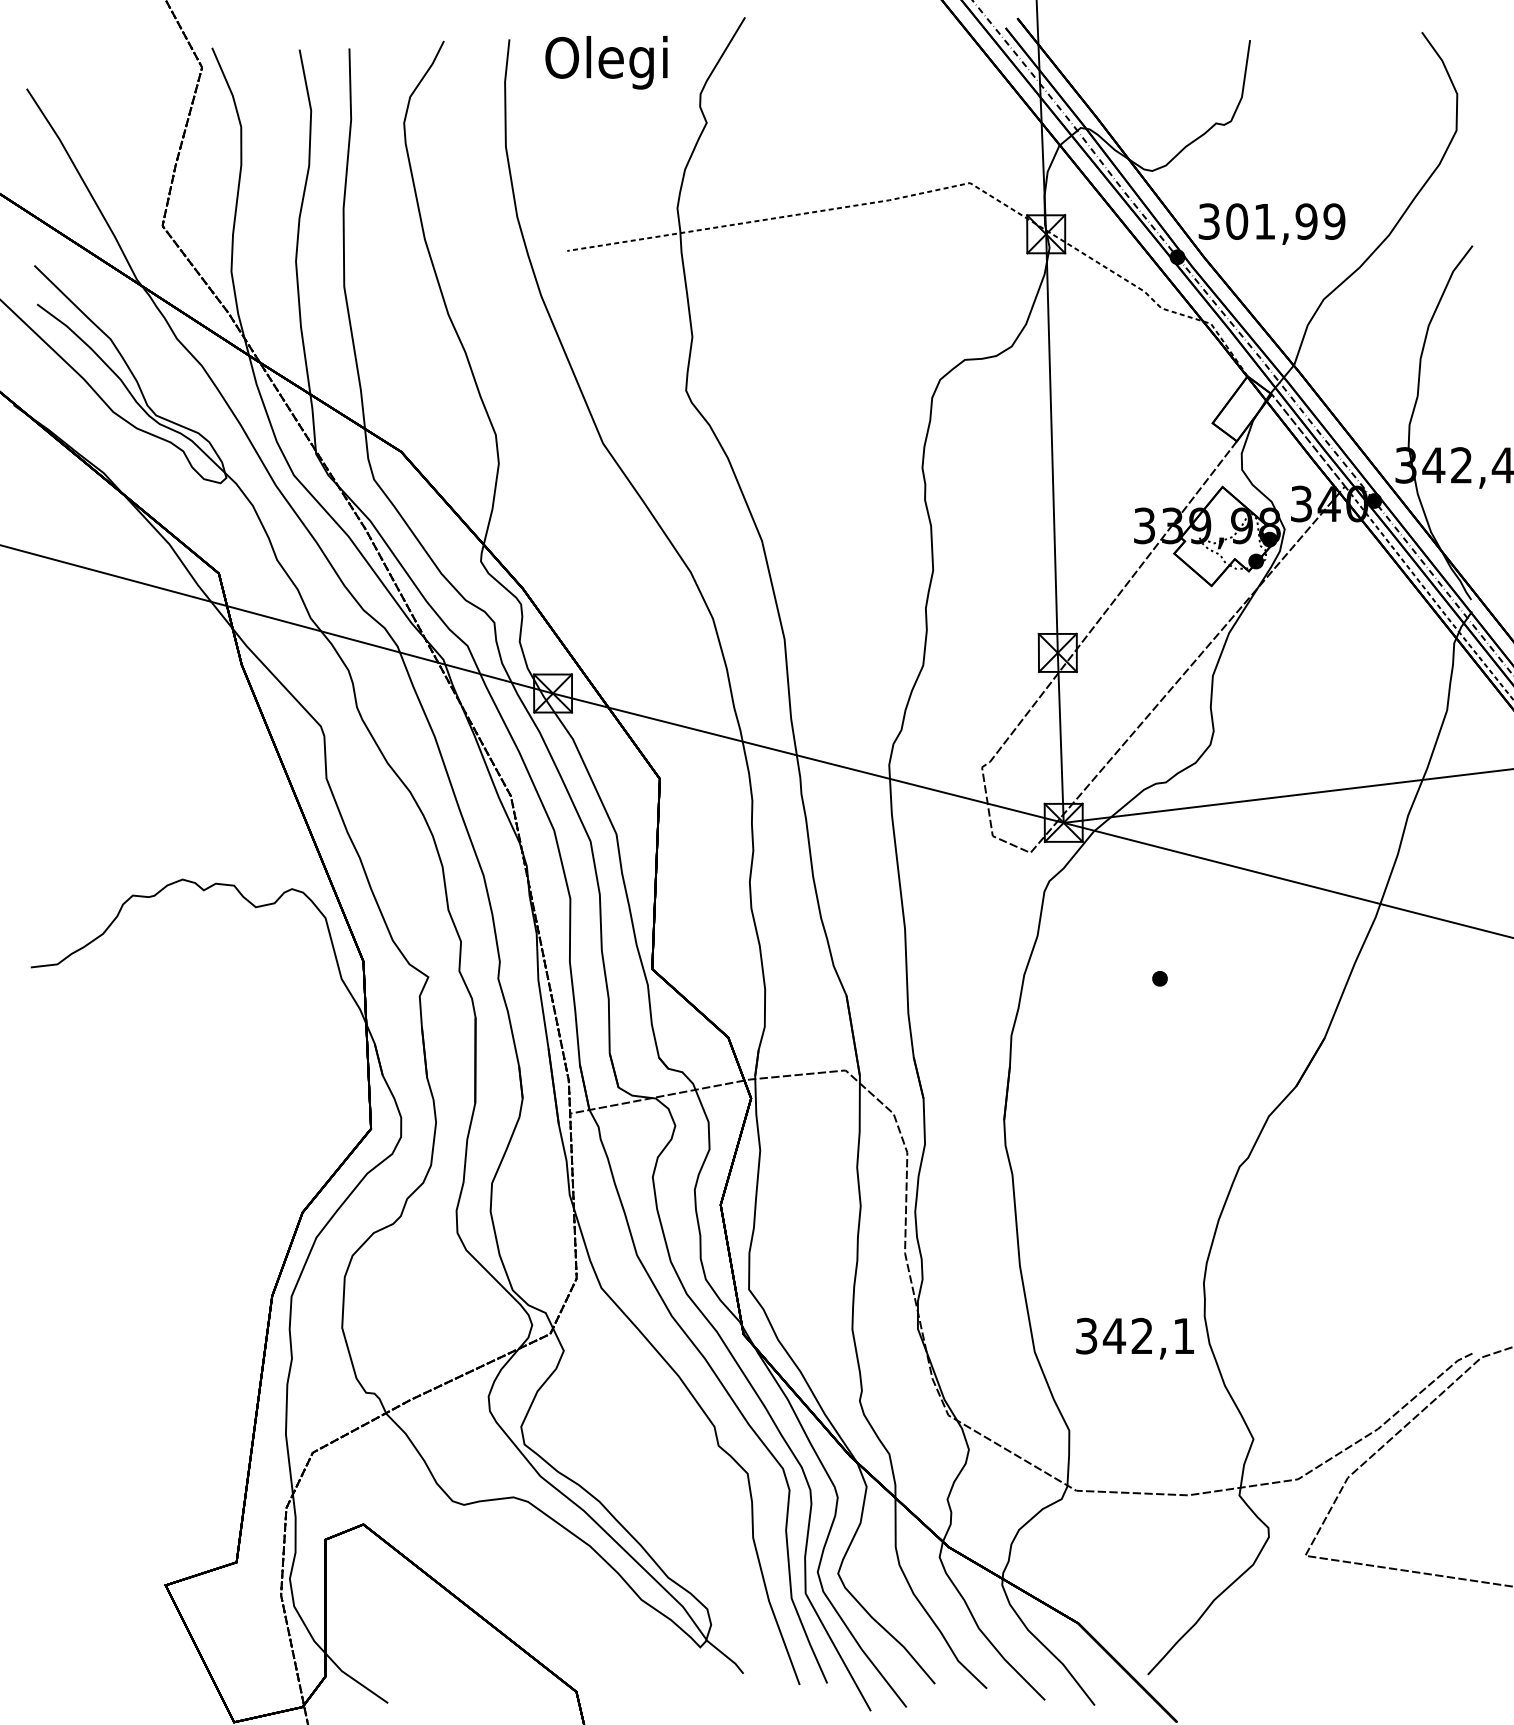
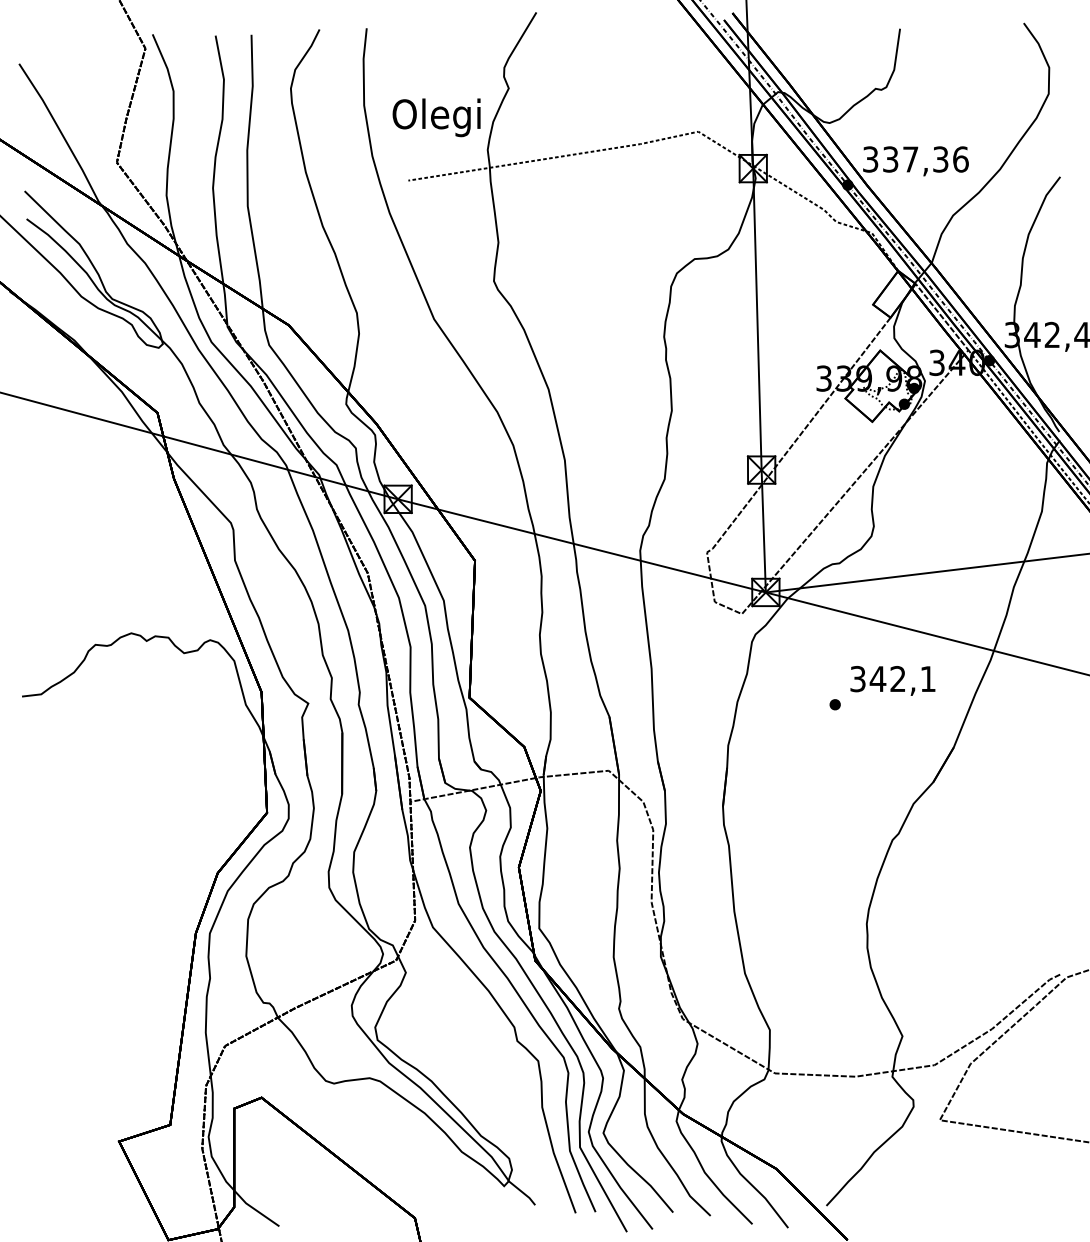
text: (606, 62) -> (436, 117), moved
text: (1285, 221) -> (925, 159), 301,99 -> 337,36
text: (1135, 1338) -> (893, 680), moved

